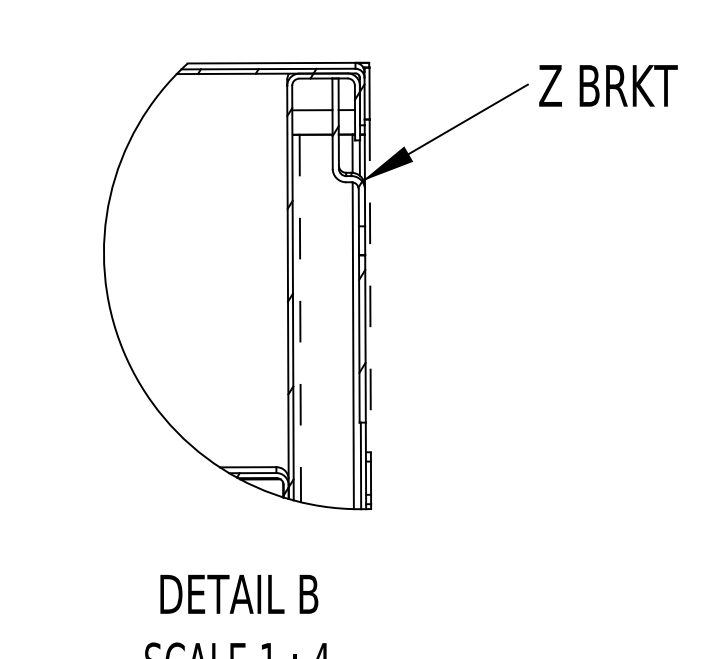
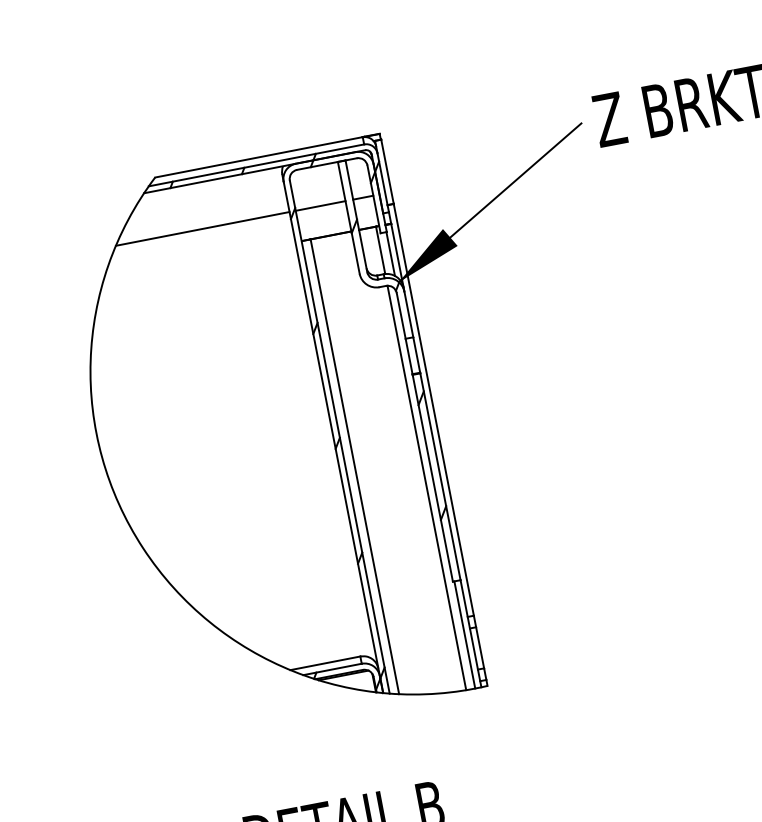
line: (216, 110) -> (201, 228), added
line: (370, 286) -> (434, 410), dashed -> solid
line: (300, 318) -> (355, 466), dashed -> solid

